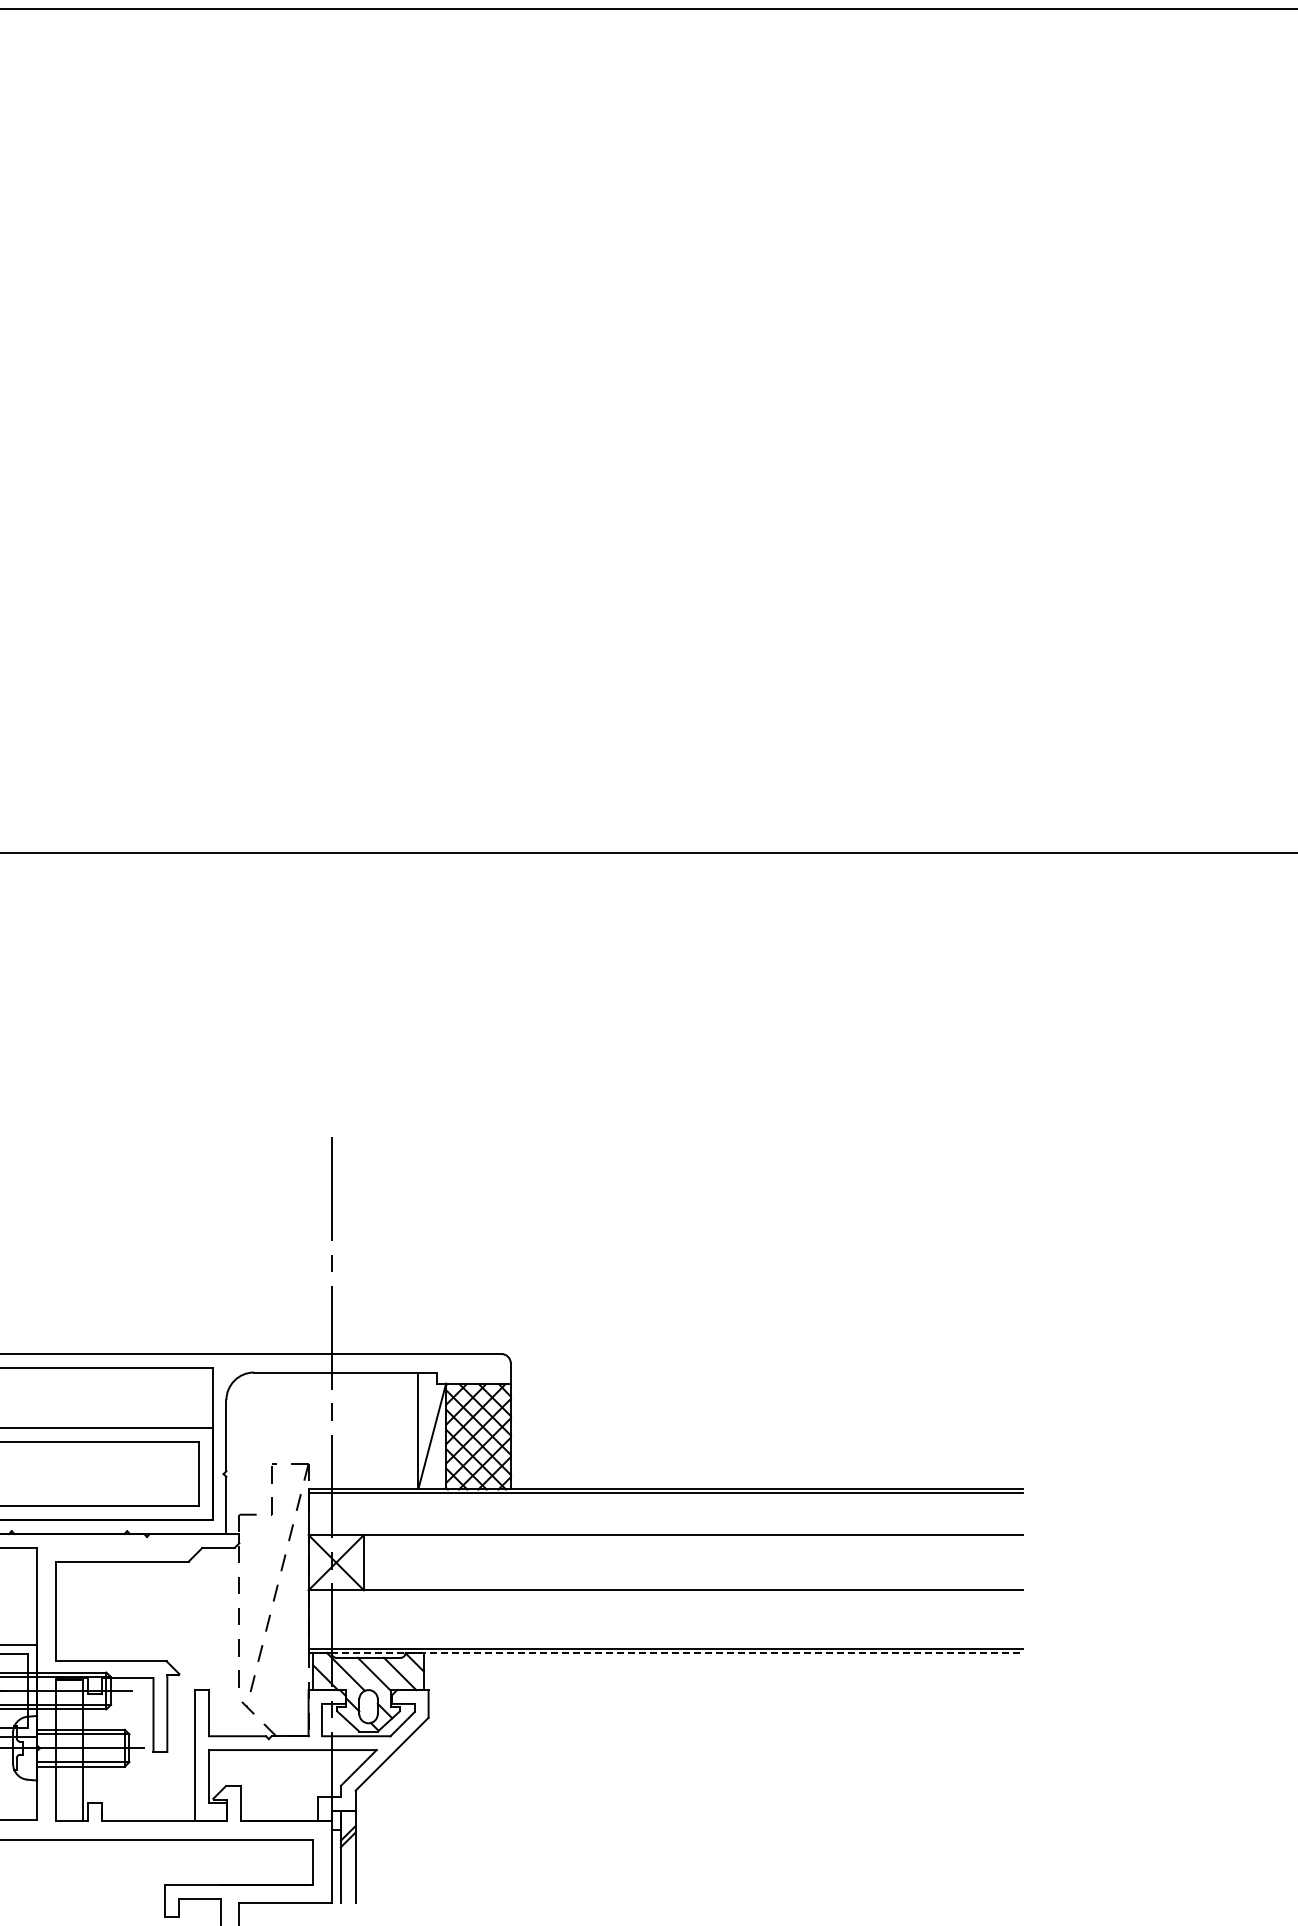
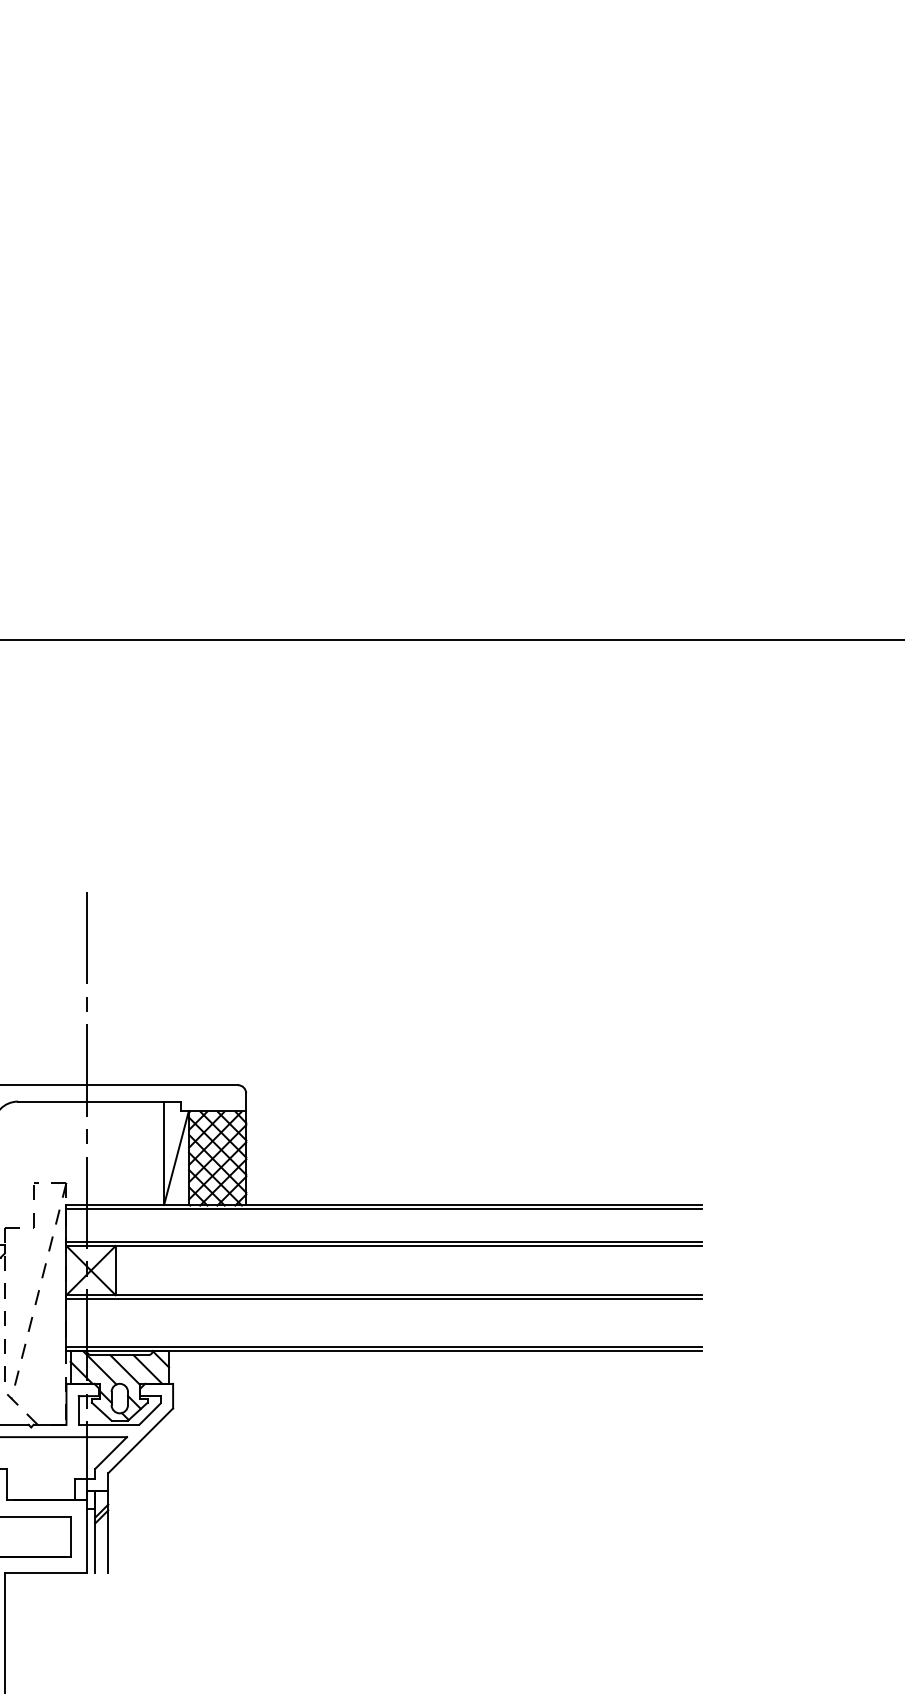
line: (665, 1530) -> (383, 1241), added
line: (665, 1595) -> (383, 1299), added
line: (666, 1653) -> (384, 1351), dashed -> solid

